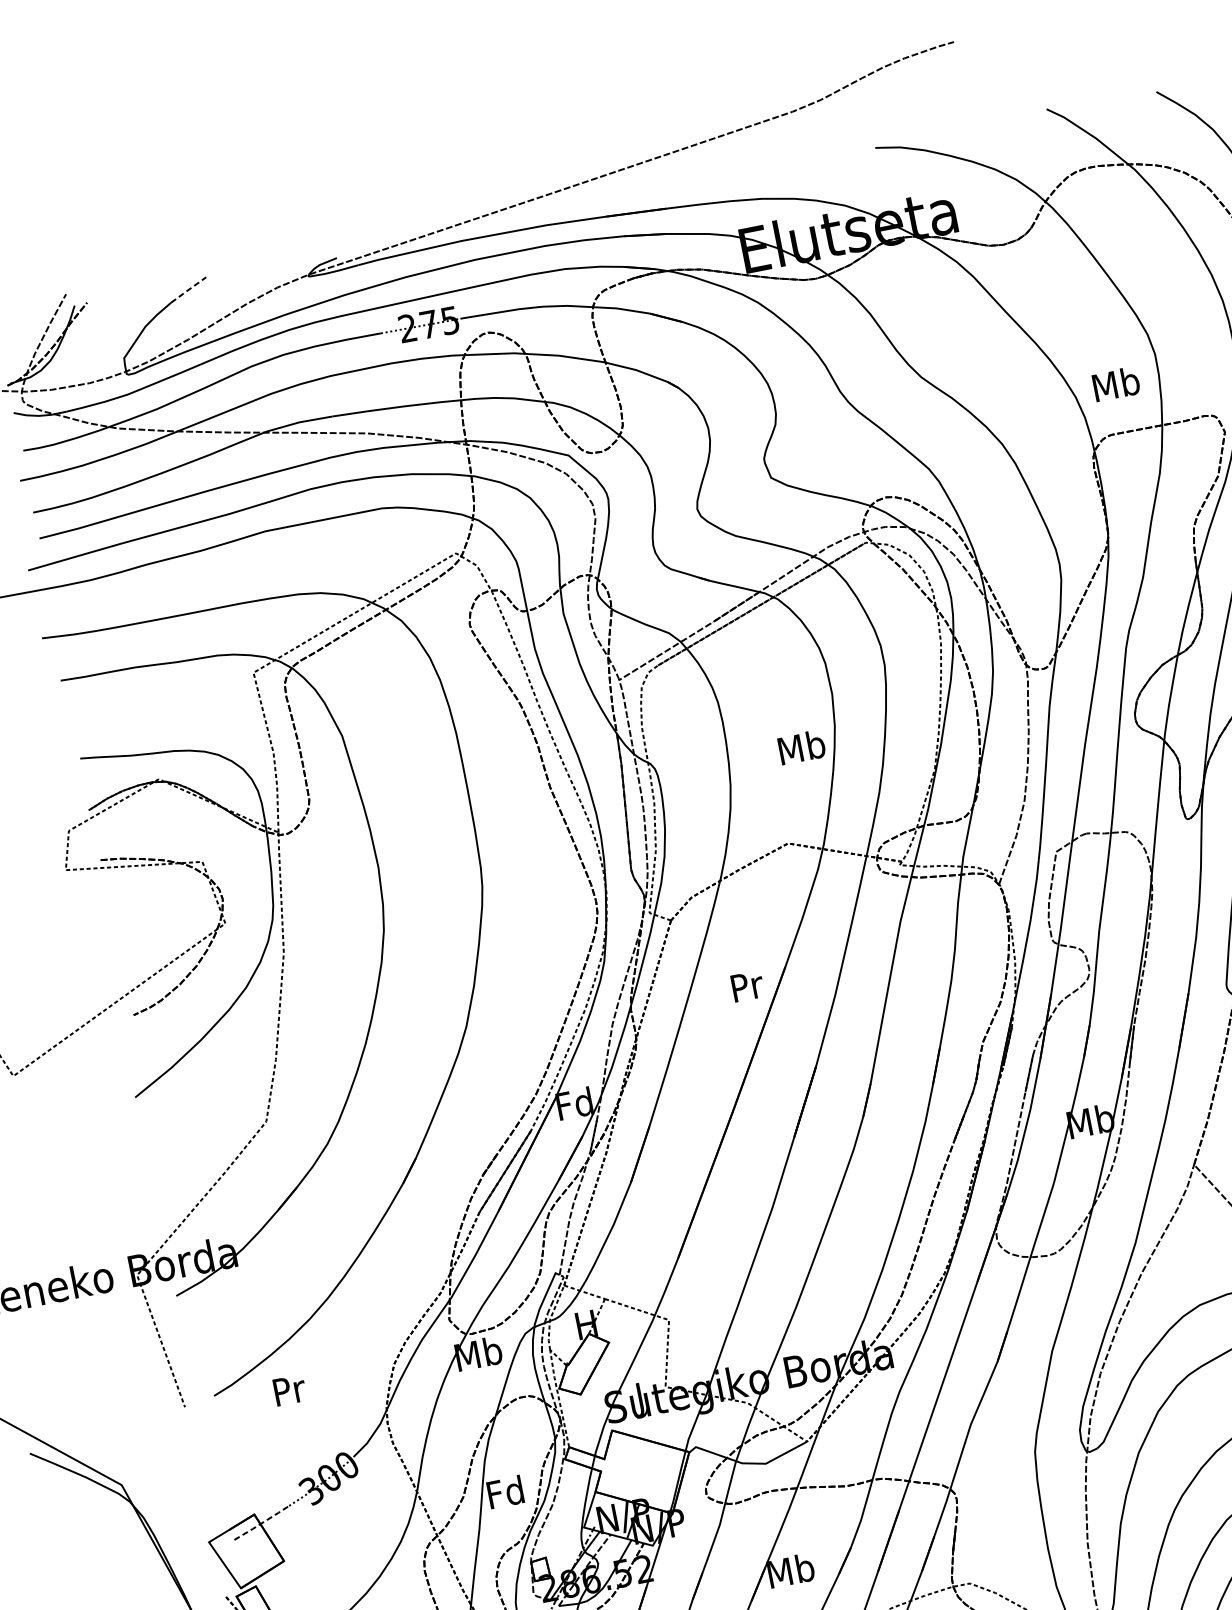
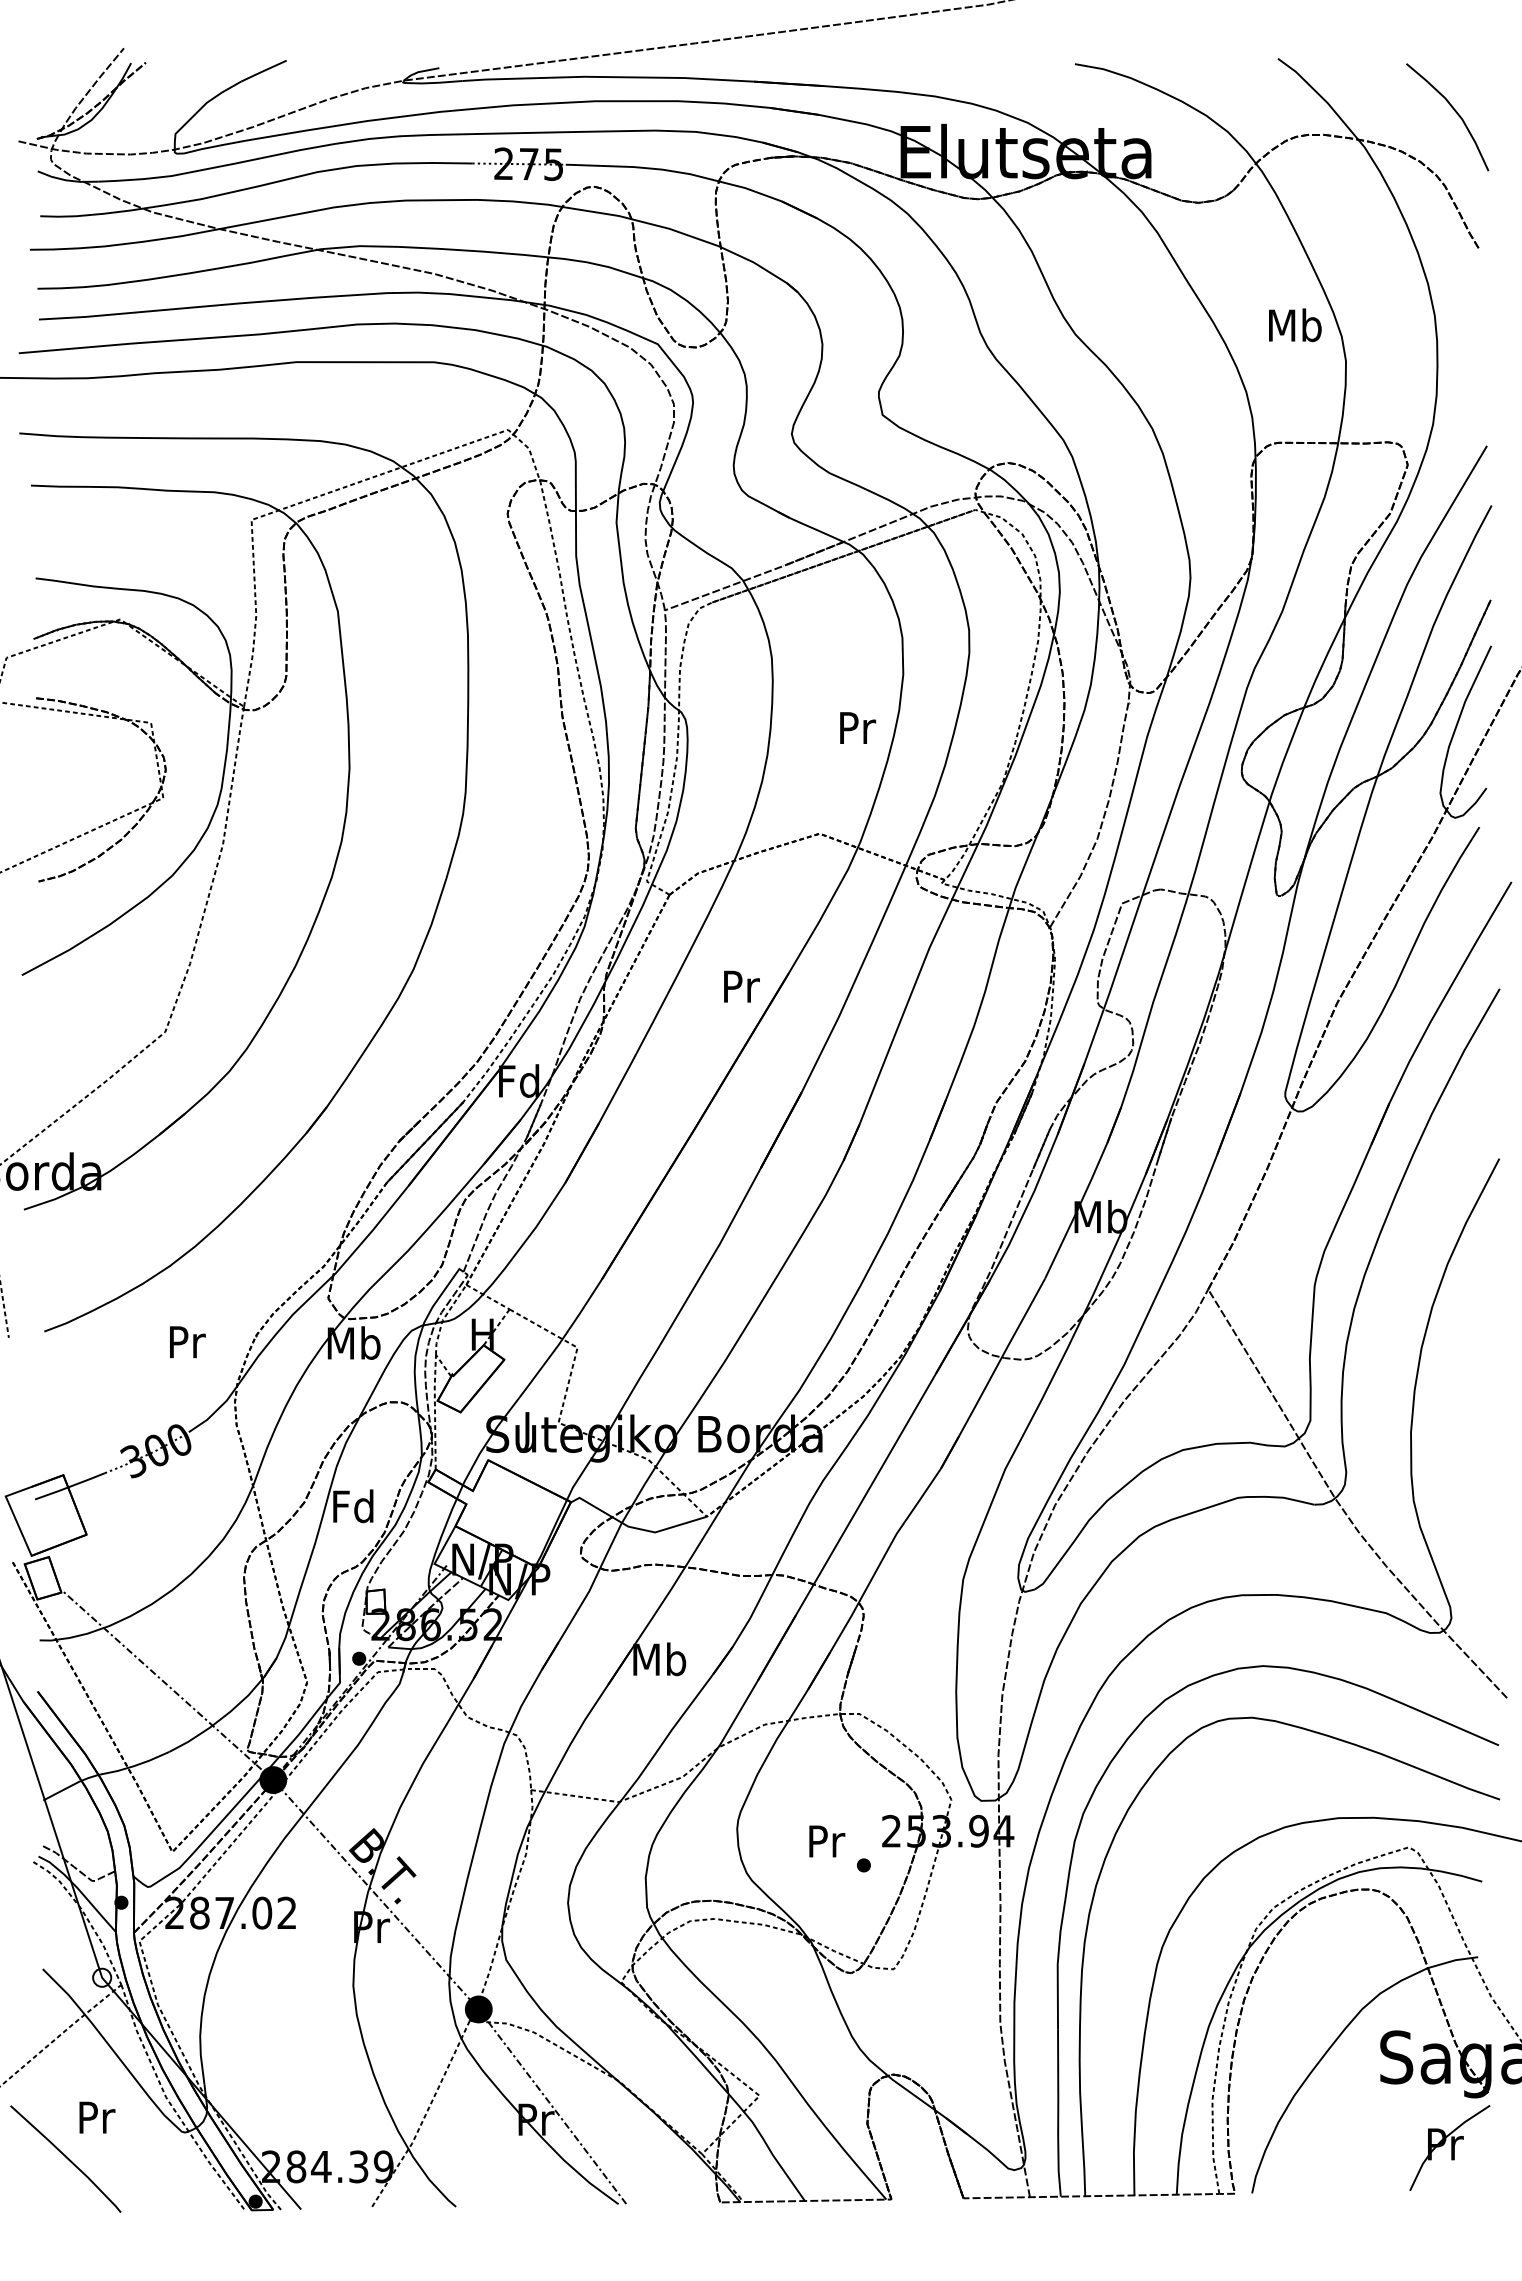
line: (188, 290) -> (263, 71), dashed -> solid
text: (1116, 384) -> (1295, 325), moved
text: (801, 747) -> (856, 727), Mb -> Pr
text: (289, 1390) -> (187, 1342), moved
line: (262, 1522) -> (70, 1486), dashed -> solid

